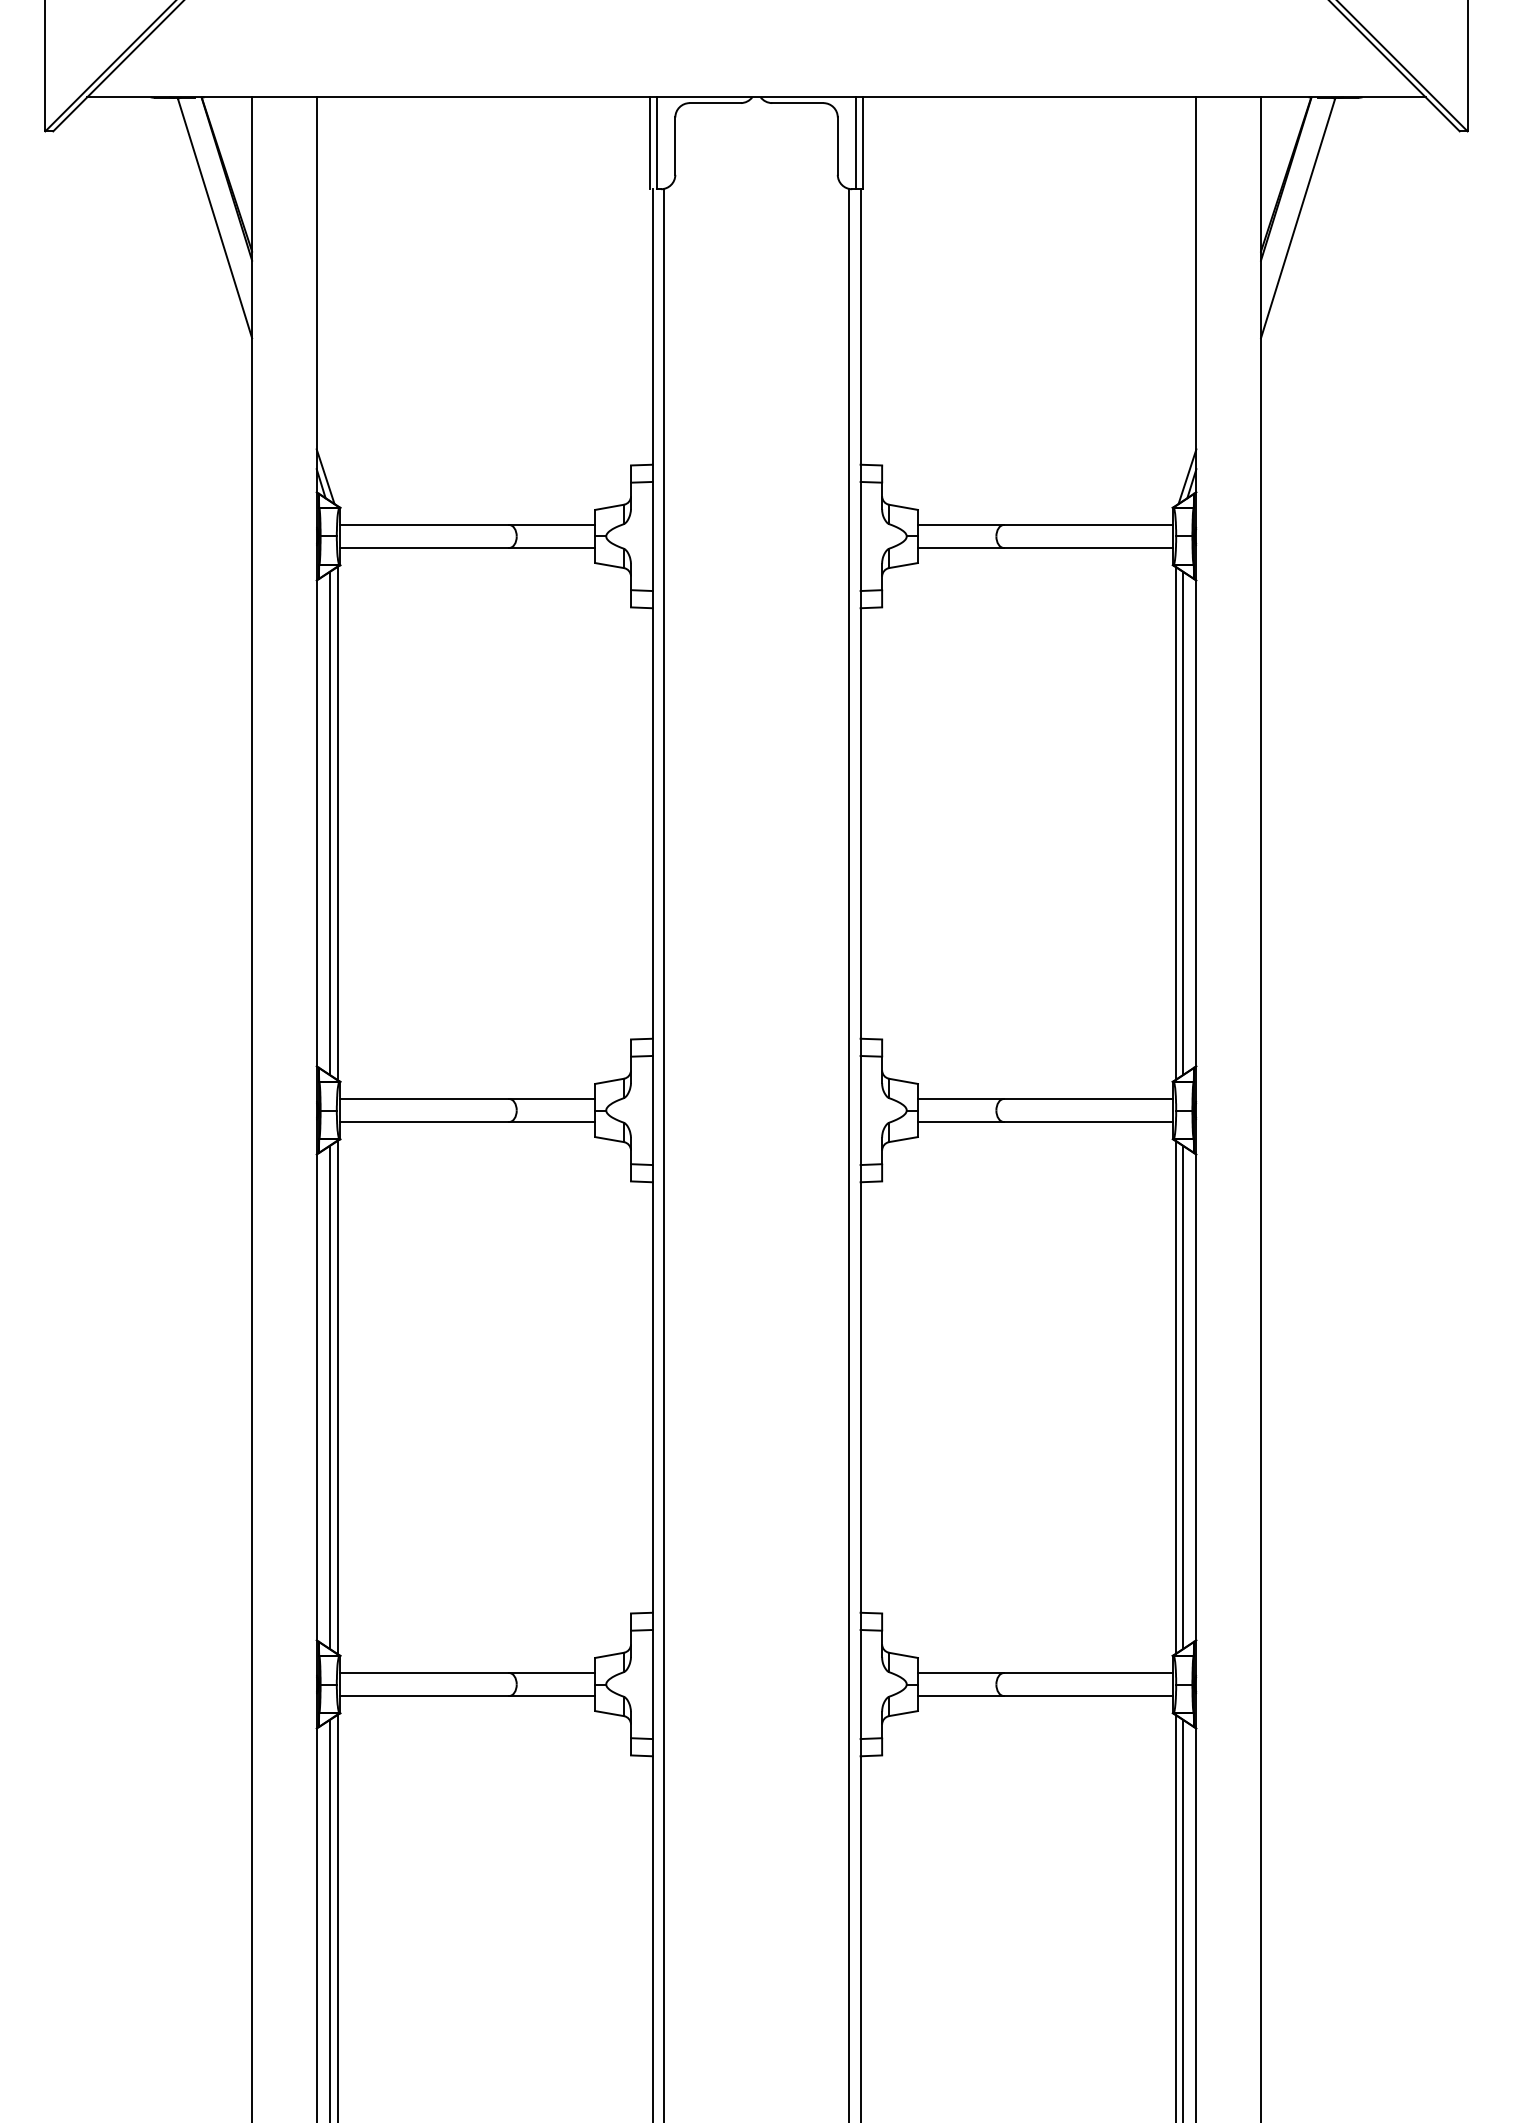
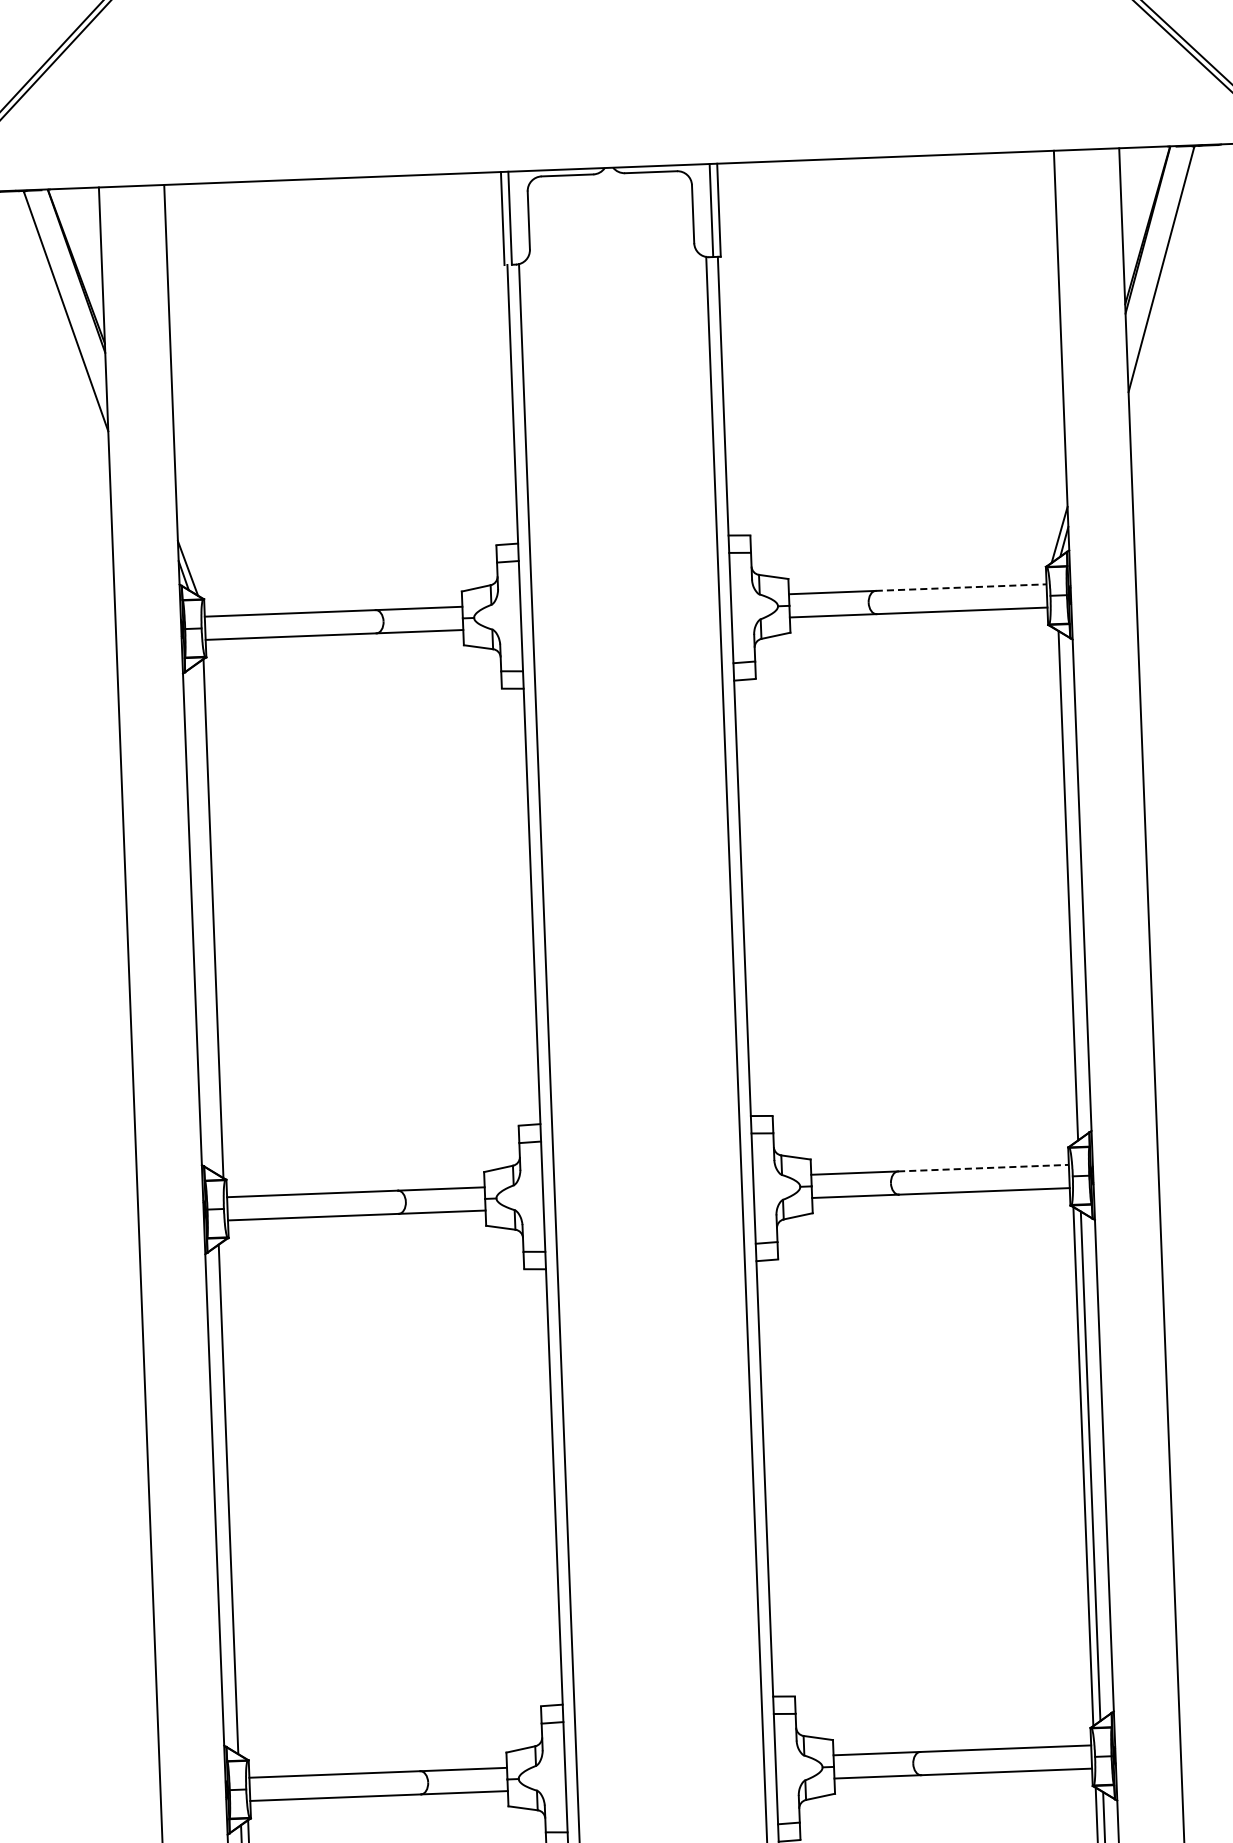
line: (1088, 525) -> (961, 588), solid -> dashed
line: (330, 823) -> (206, 918), removed
line: (1175, 823) -> (1060, 886), removed
line: (1088, 1099) -> (983, 1168), solid -> dashed
line: (337, 1397) -> (235, 1499), removed

